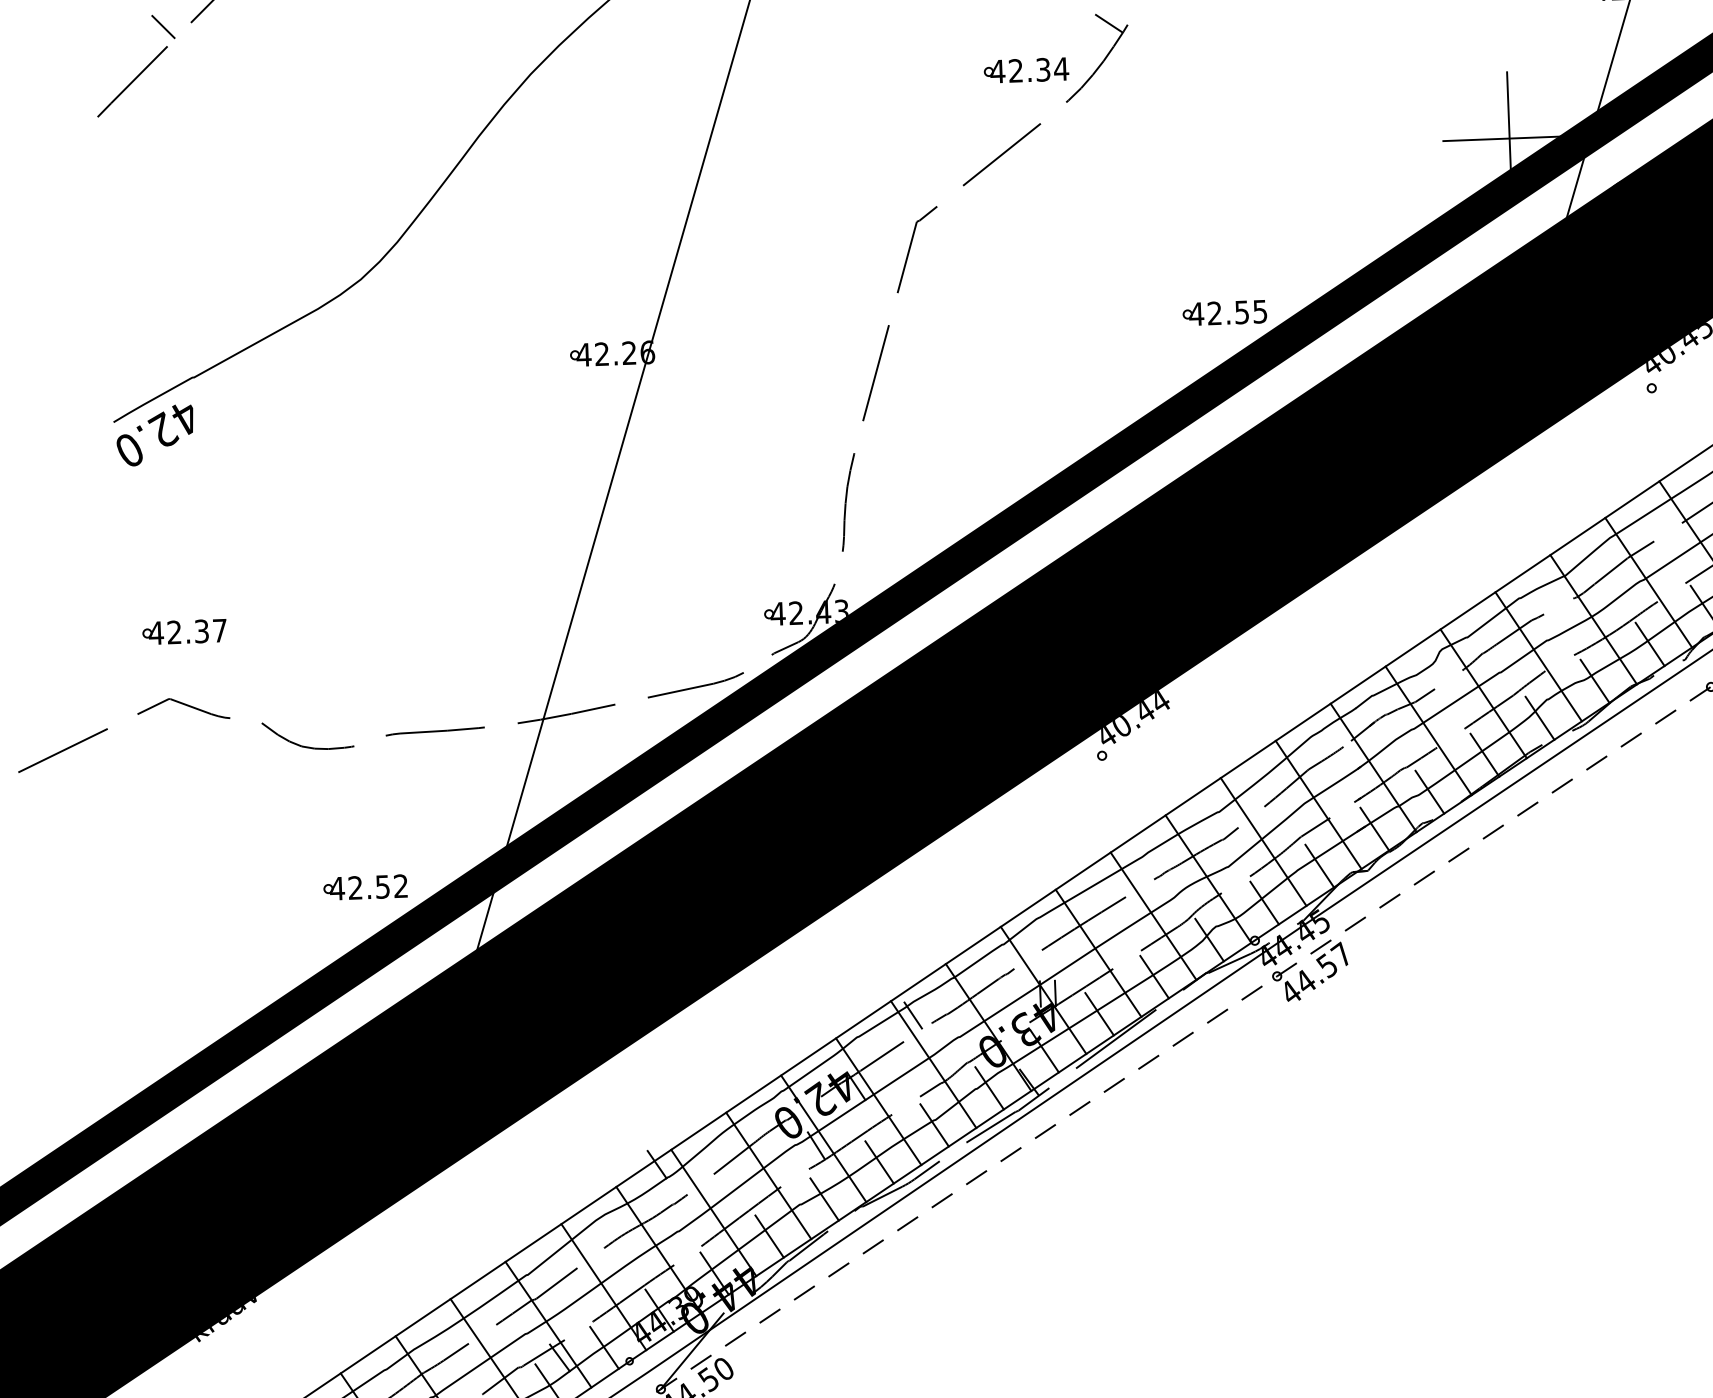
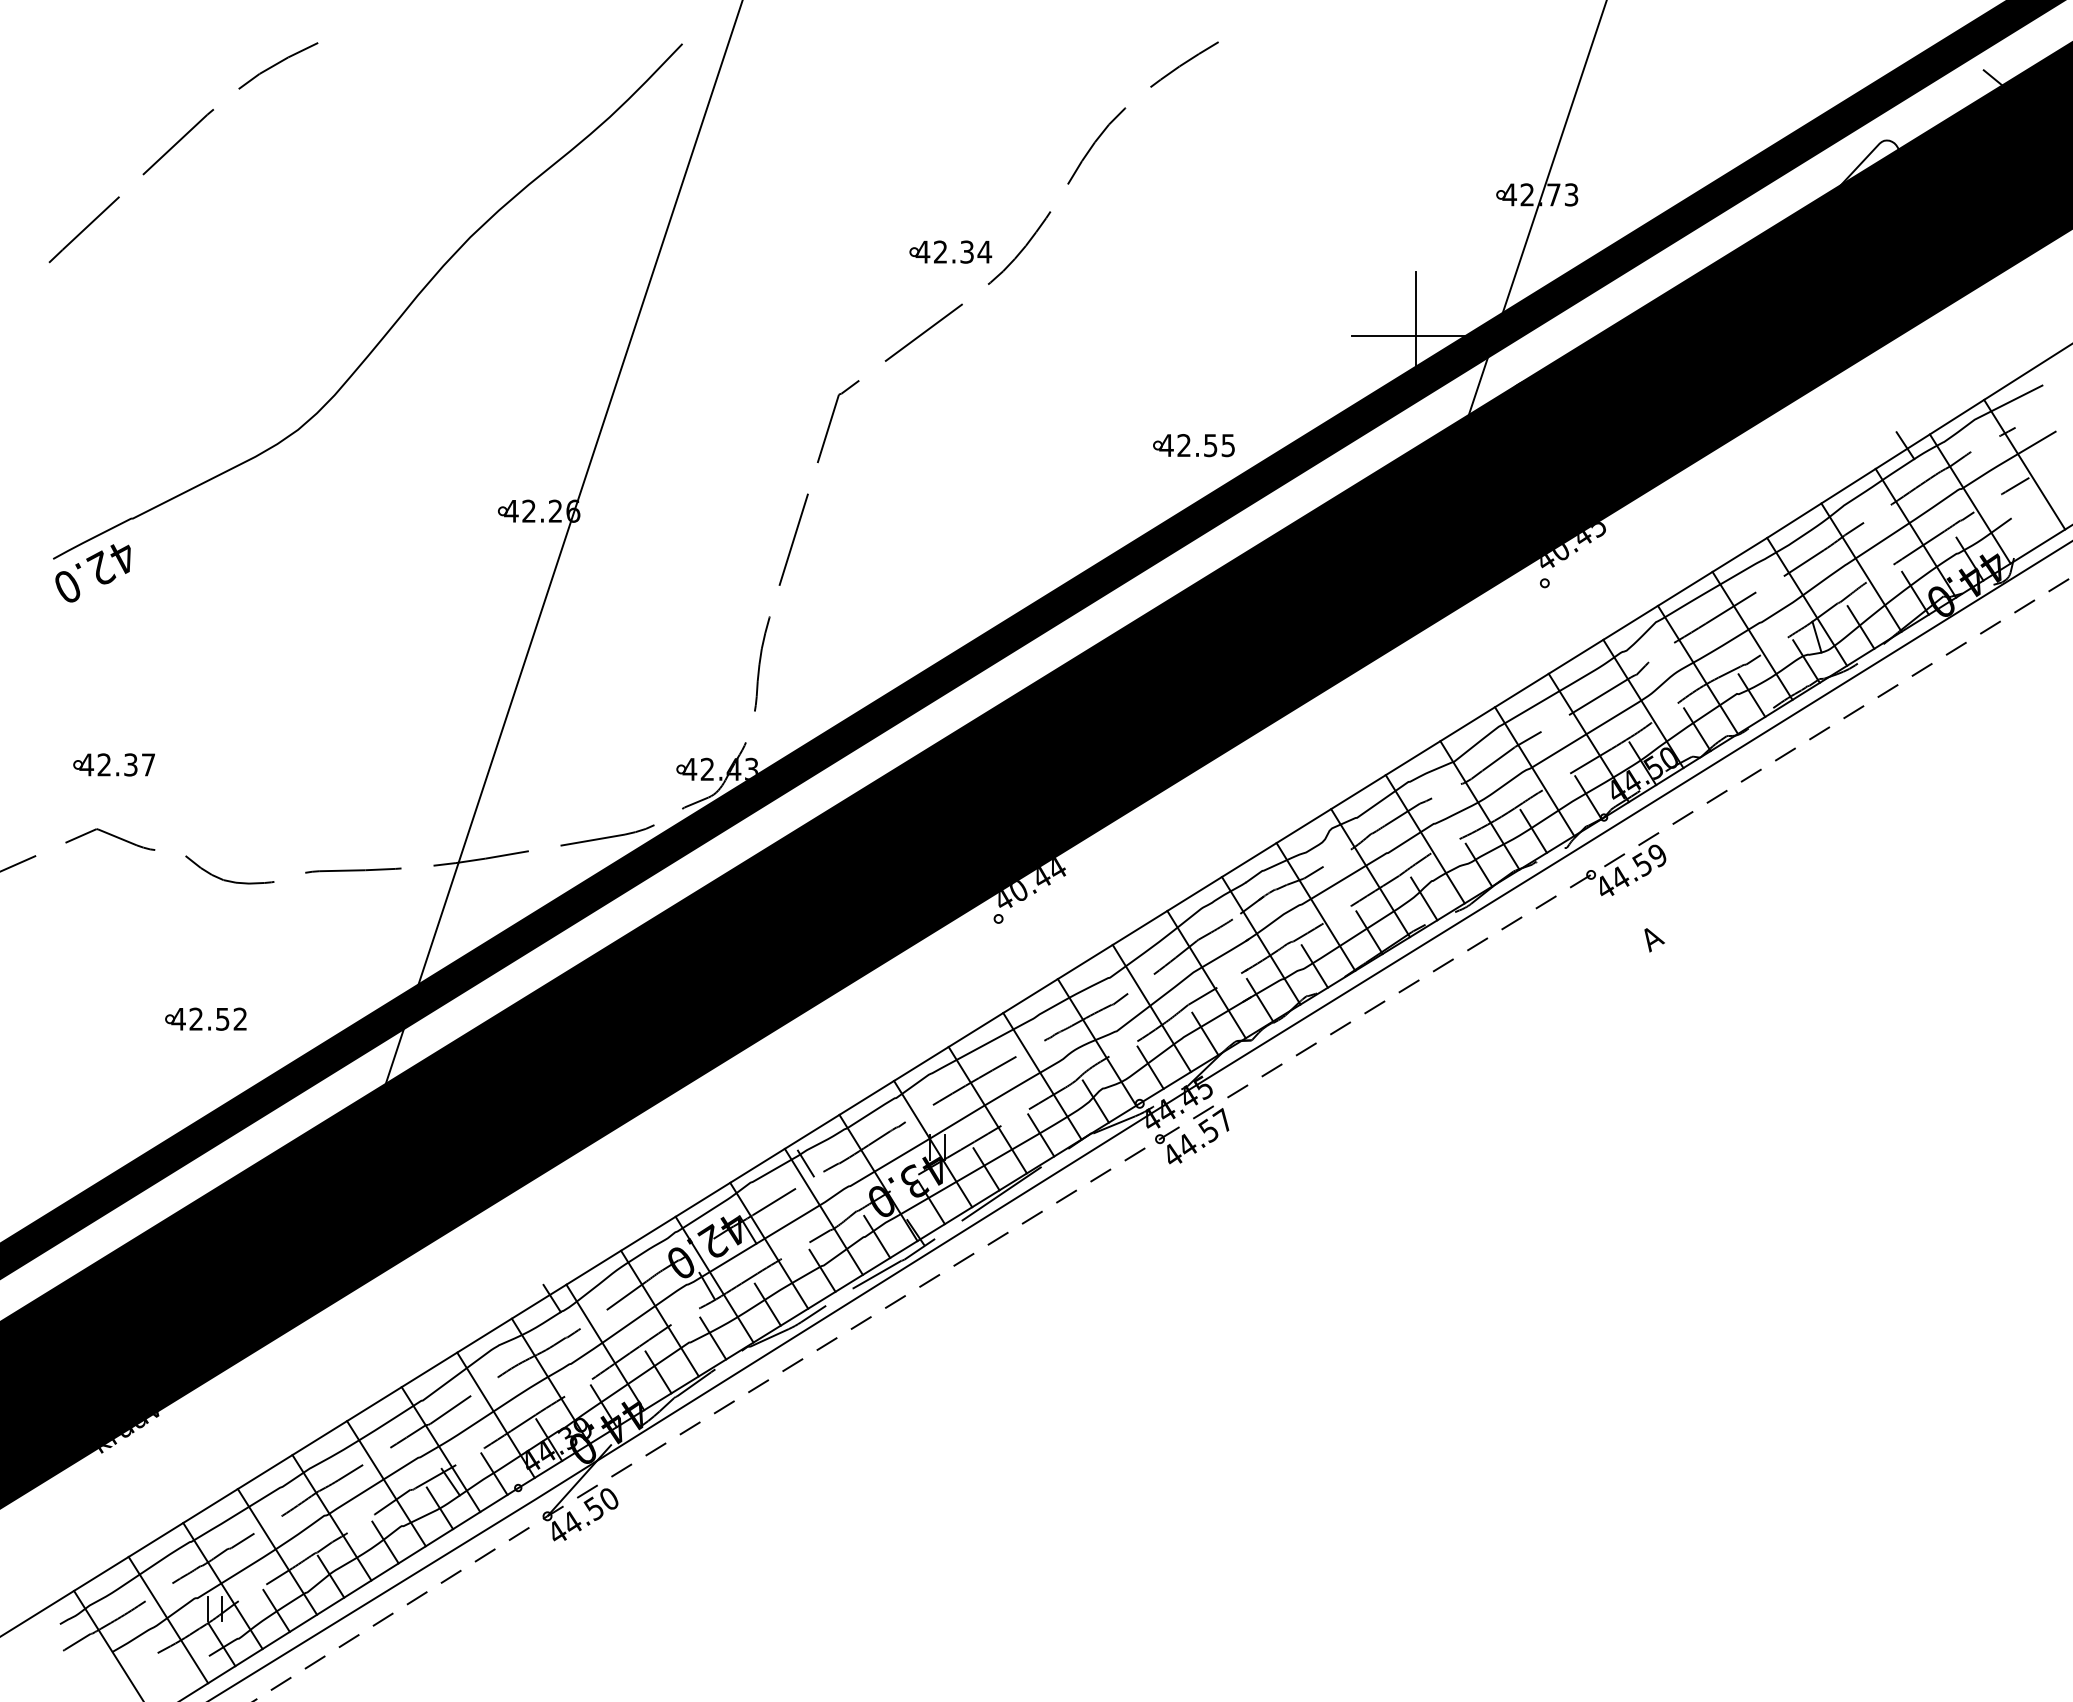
line: (1108, 23) -> (1032, 209), removed
line: (163, 26) -> (116, 177), removed
part: (1224, 313) -> (1193, 445), moved
part: (365, 886) -> (205, 1018), moved

